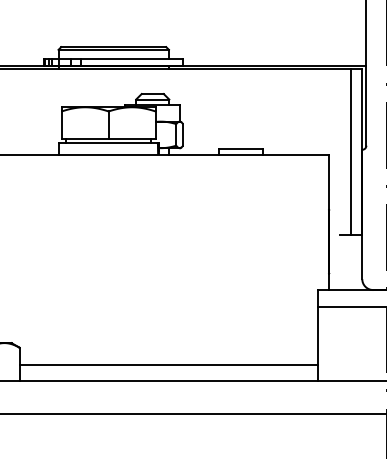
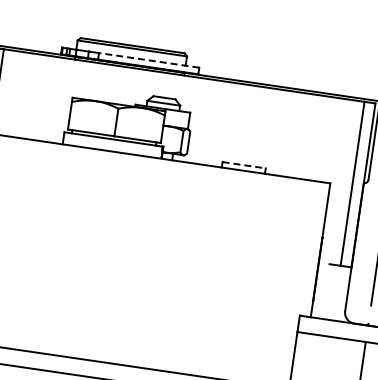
line: (132, 59) -> (149, 60), solid -> dashed
line: (241, 149) -> (244, 165), solid -> dashed

